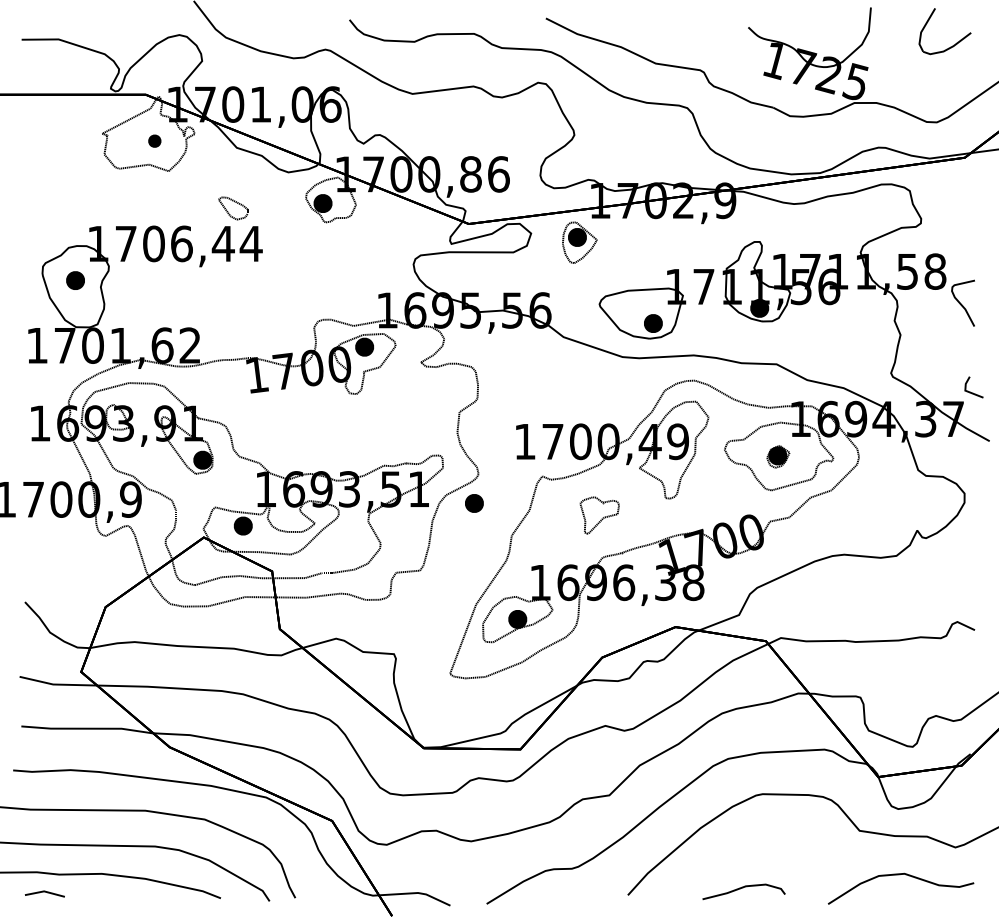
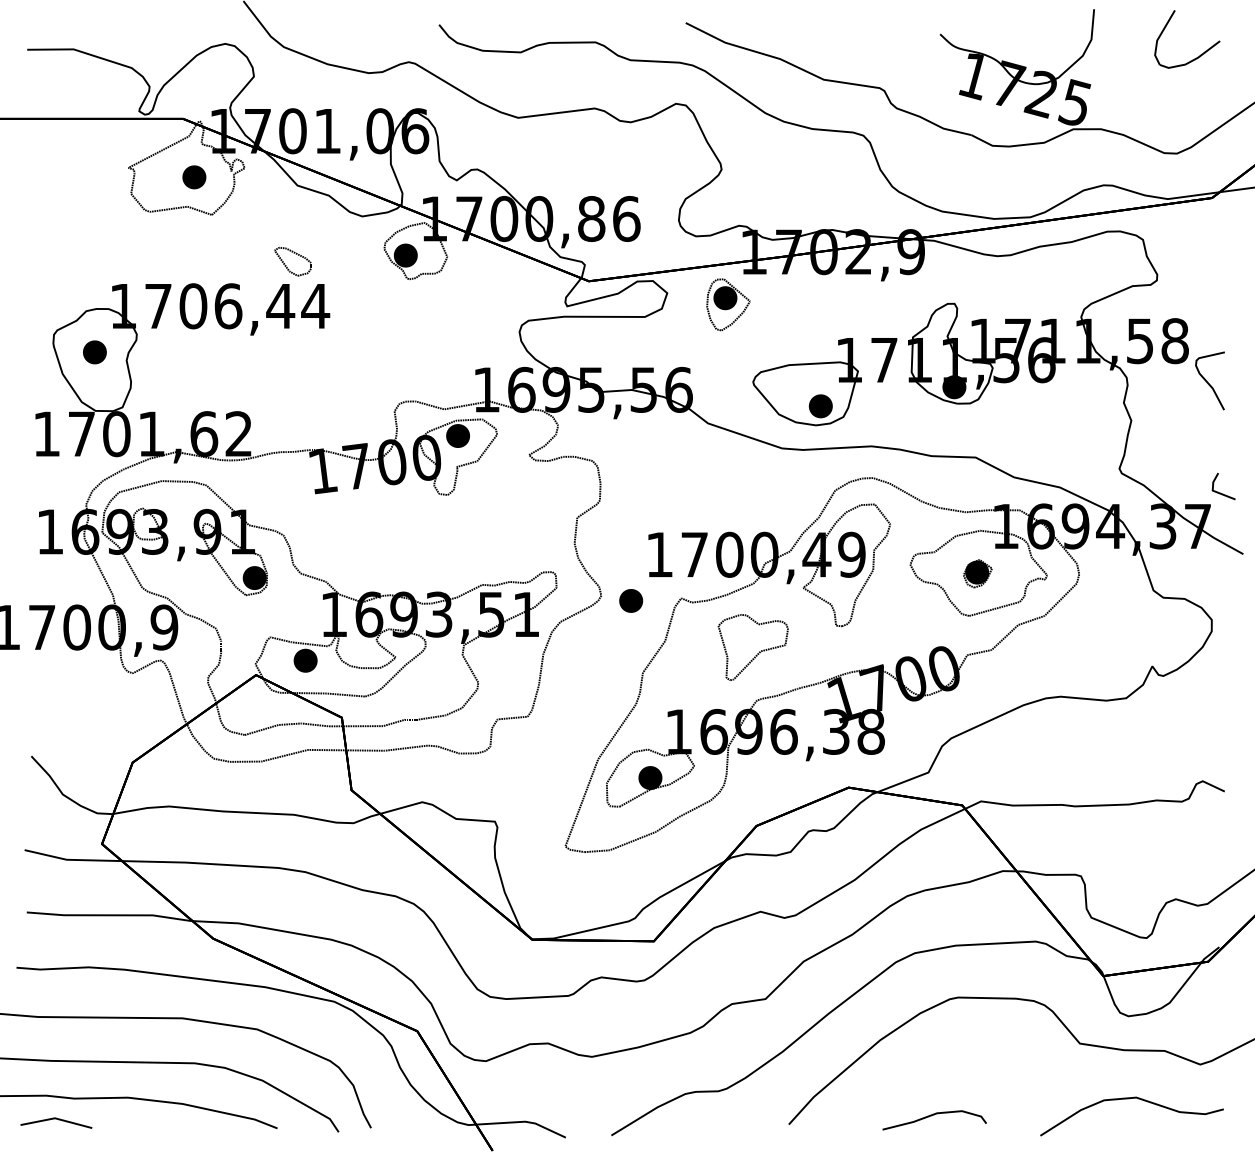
part: (154, 140) -> (194, 176), size x1.43
part: (474, 503) -> (631, 600), moved
part: (599, 515) -> (753, 647), size x1.43
part: (44, 893) -> (55, 1122), size x1.43

